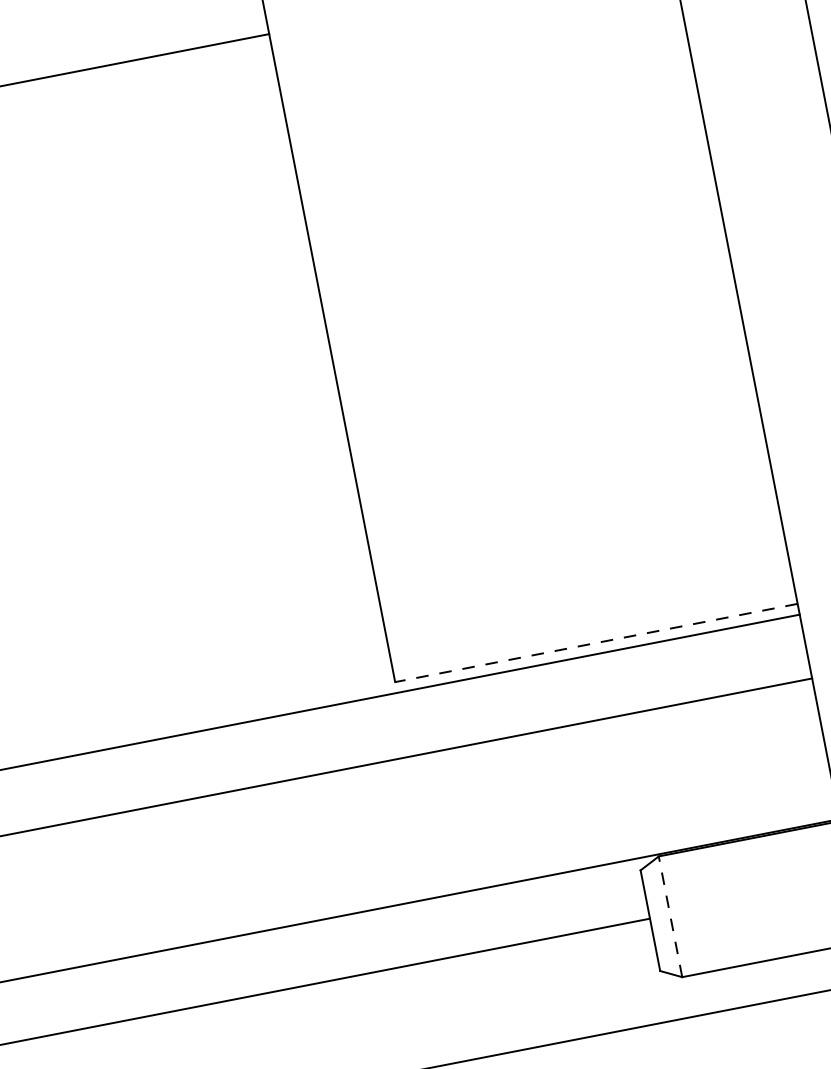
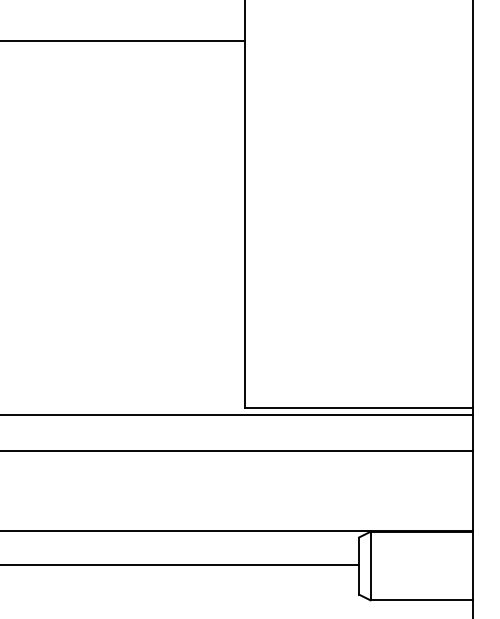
line: (595, 643) -> (358, 408), dashed -> solid
line: (670, 915) -> (370, 565), dashed -> solid

